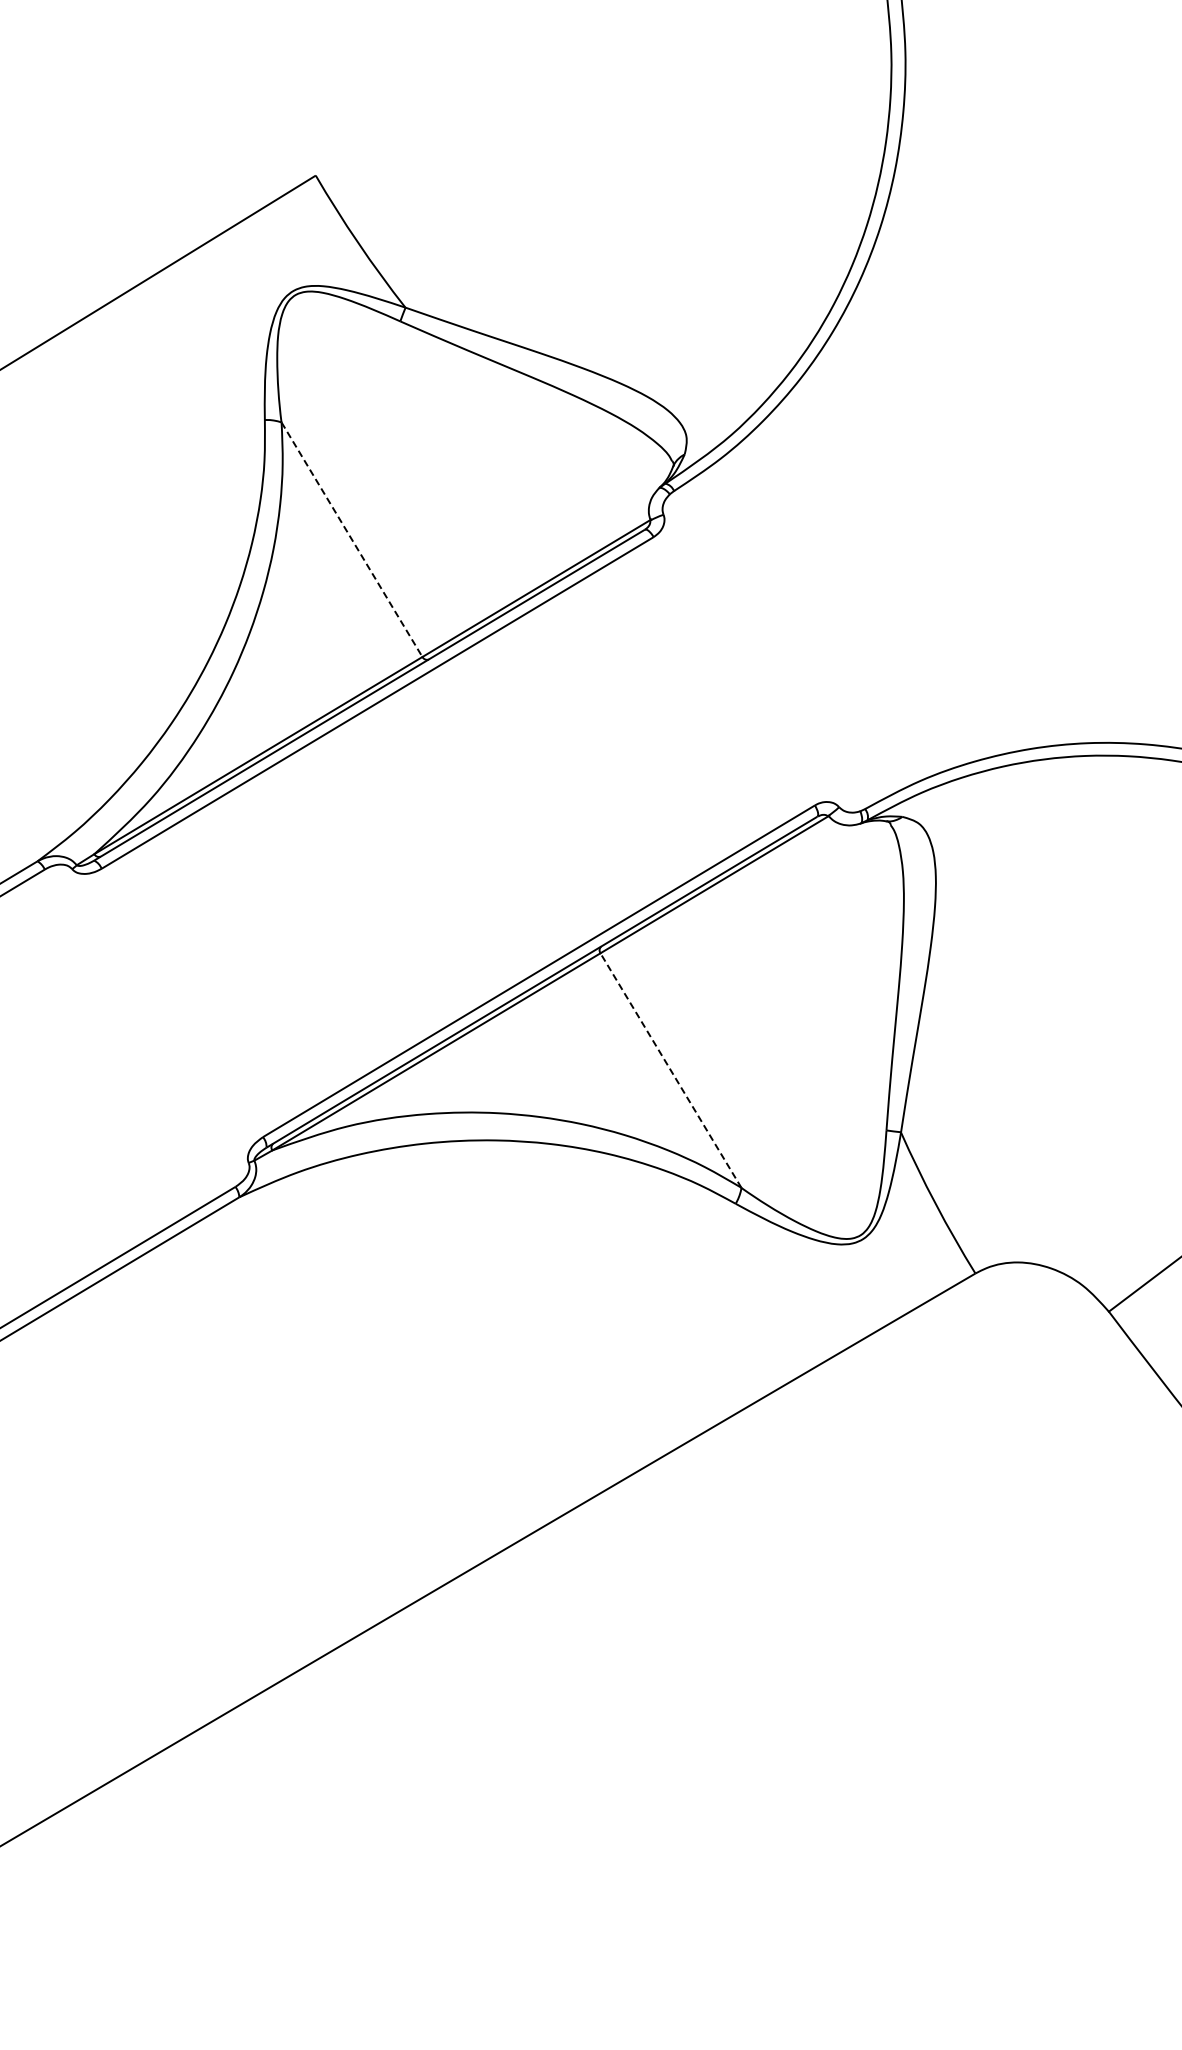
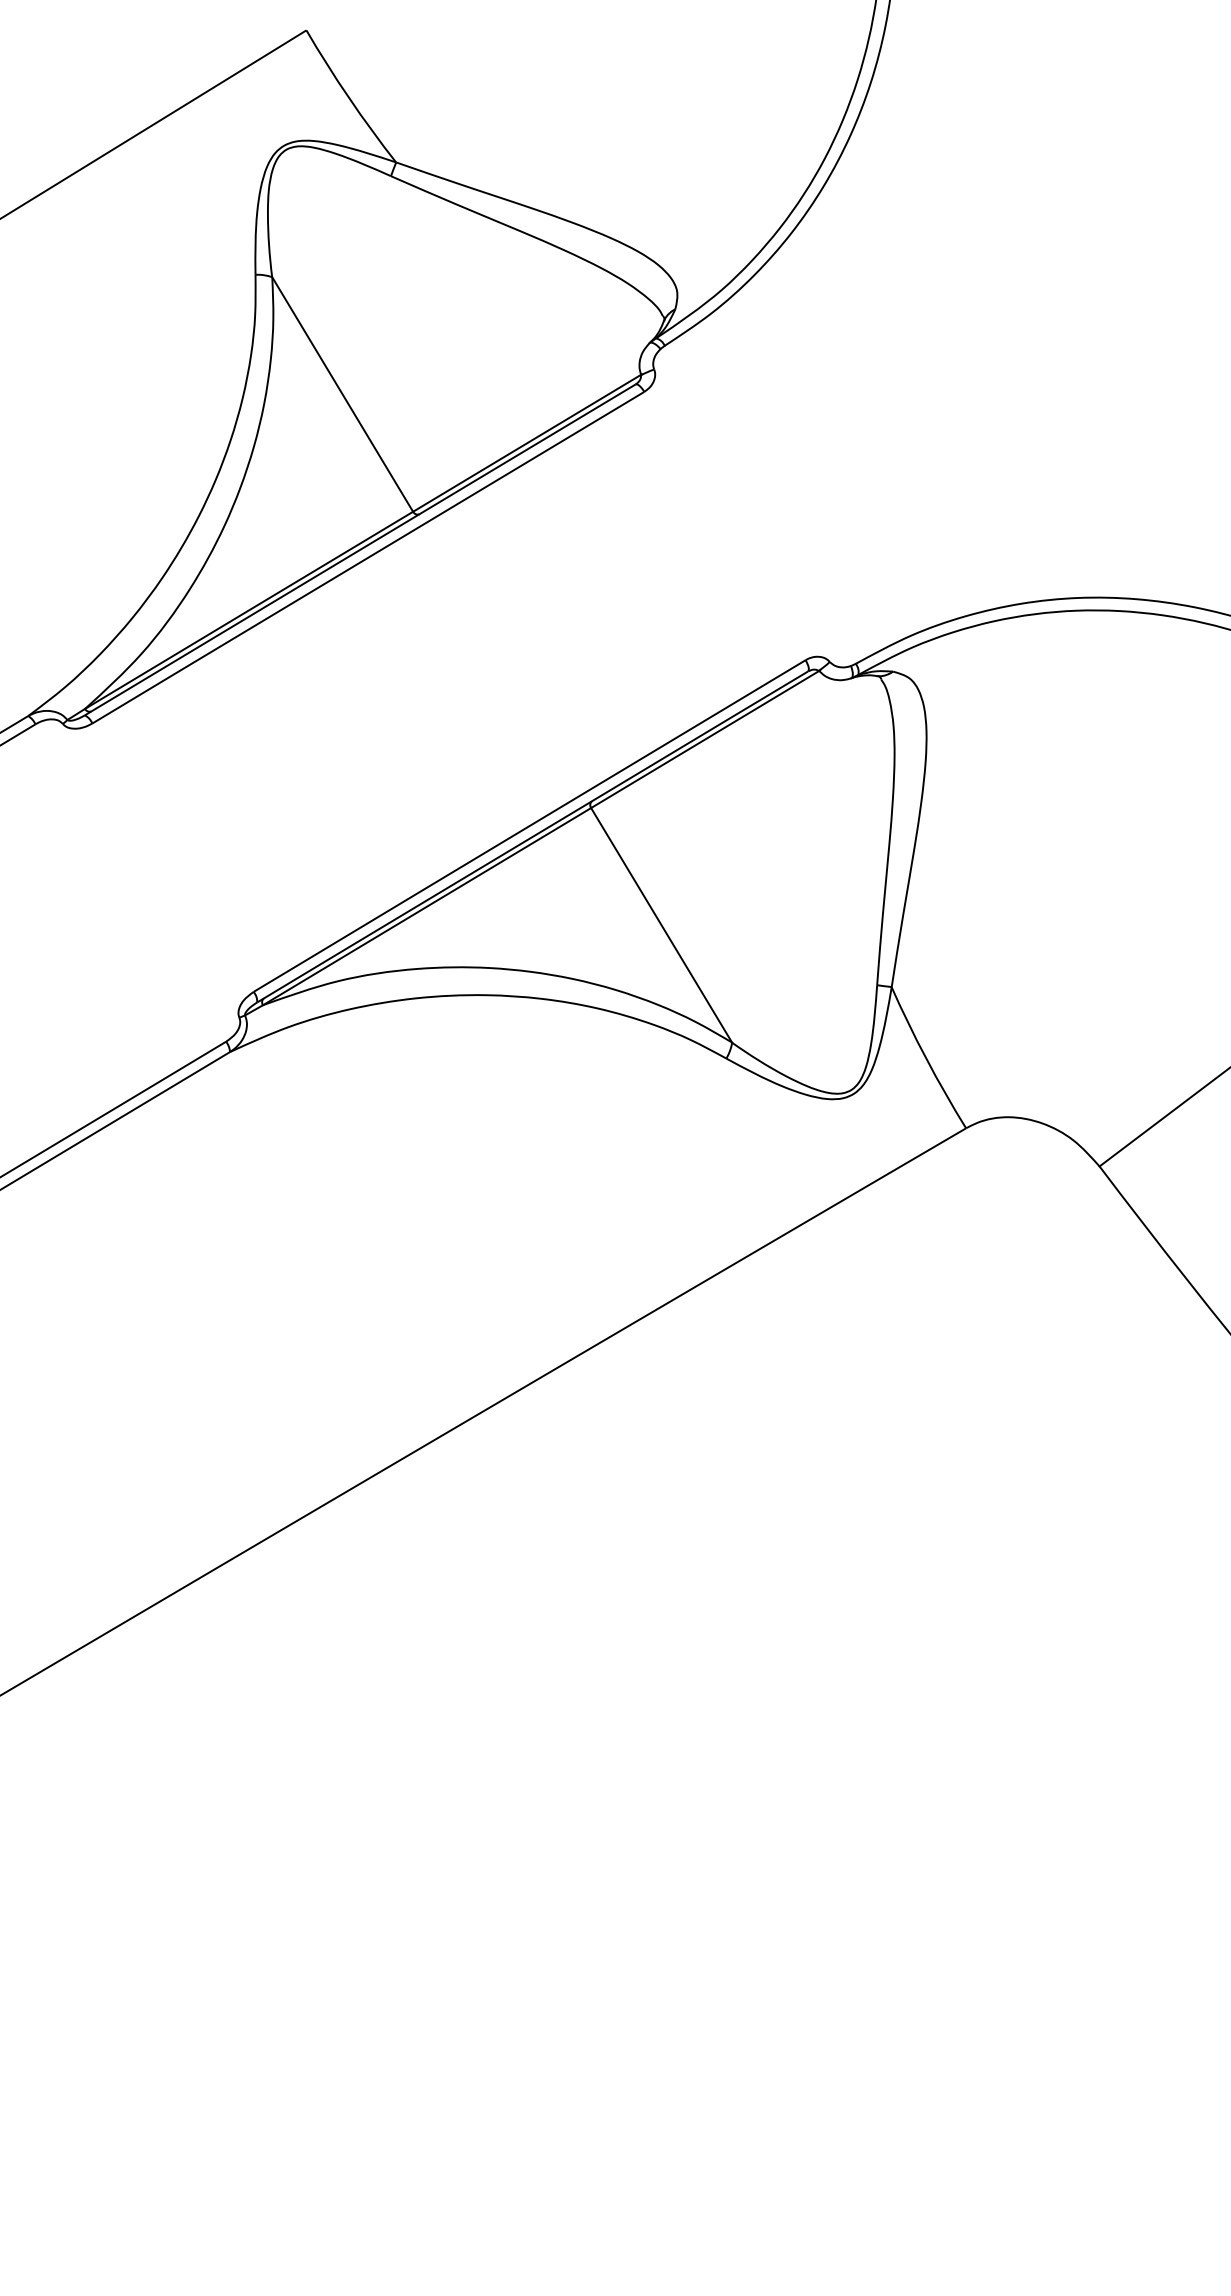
line: (351, 539) -> (342, 394), dashed -> solid
line: (670, 1070) -> (661, 925), dashed -> solid

